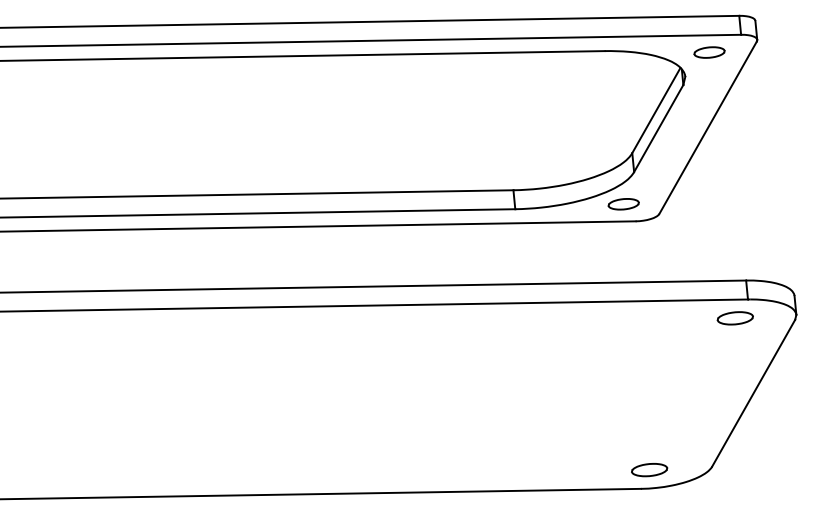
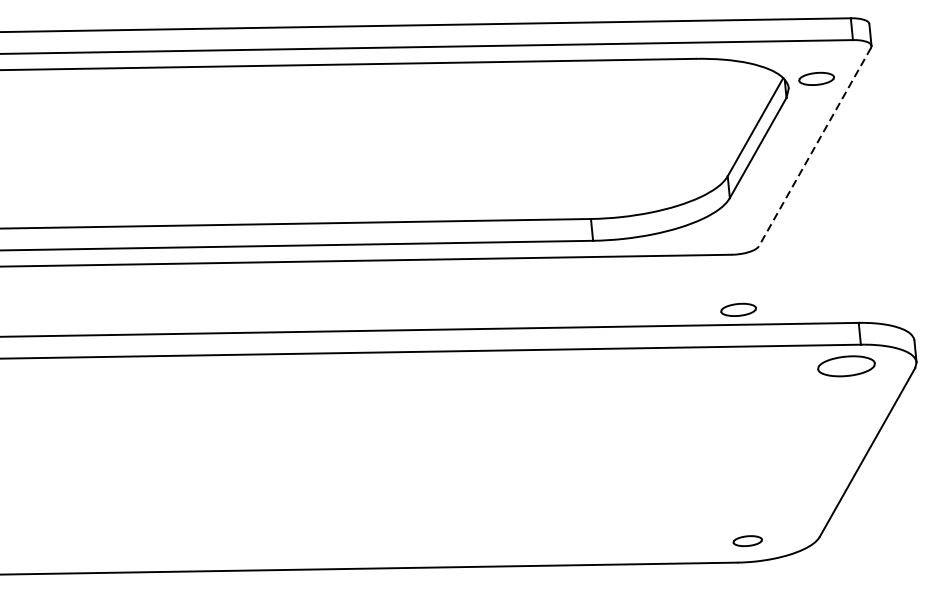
part: (709, 52) -> (816, 78), moved
line: (708, 127) -> (815, 146), solid -> dashed
part: (623, 204) -> (738, 310), moved
part: (734, 318) -> (845, 366), size x1.4
part: (649, 470) -> (747, 541), size x0.7

